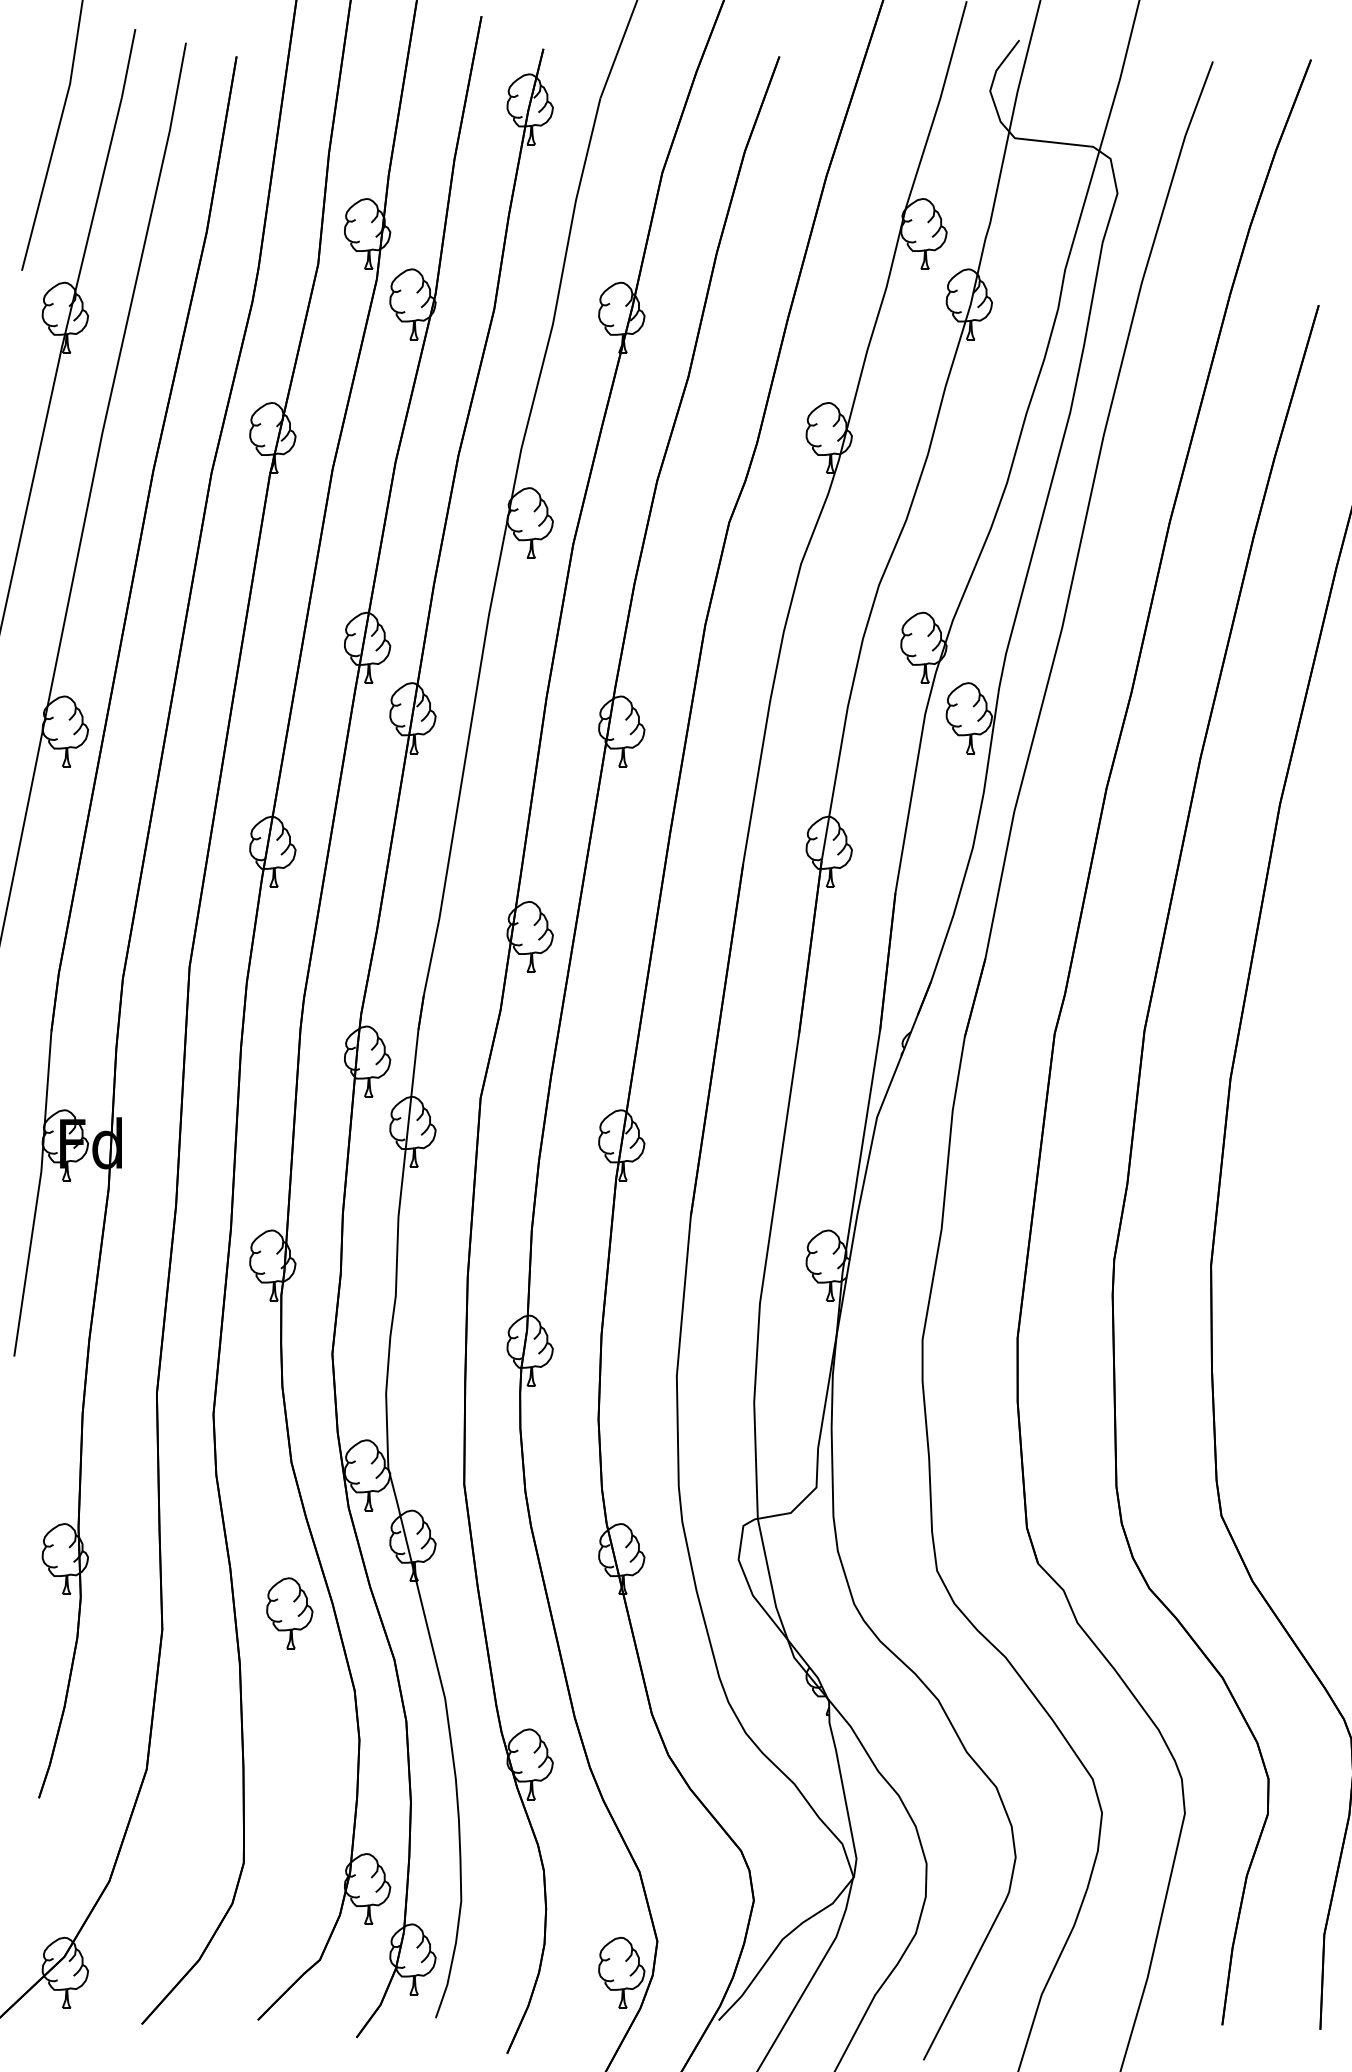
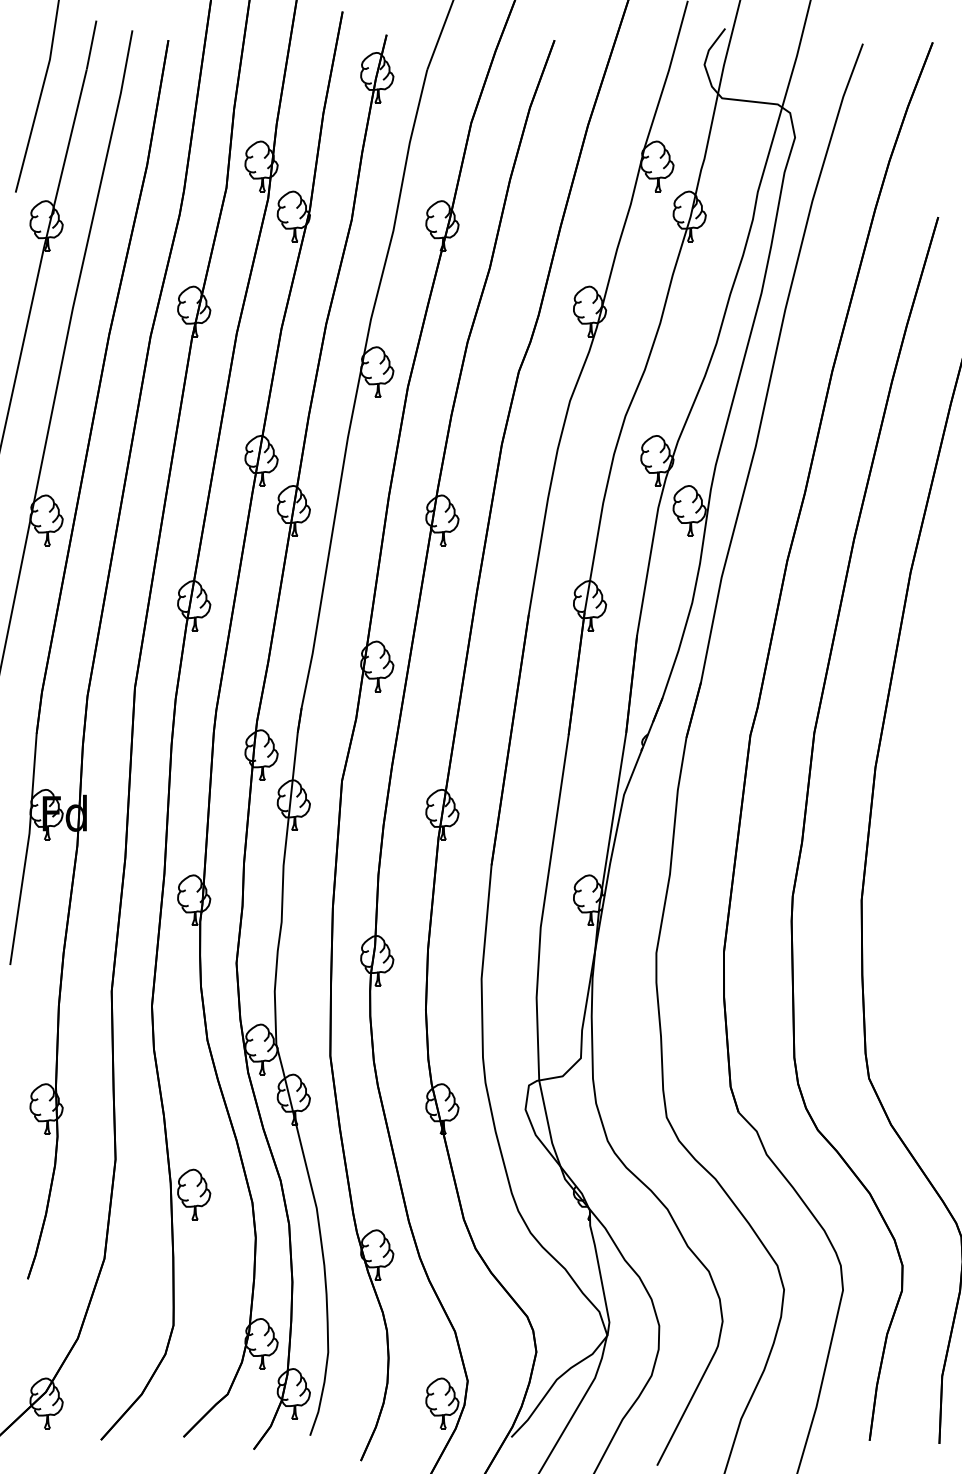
part: (289, 1613) -> (193, 1194), moved

